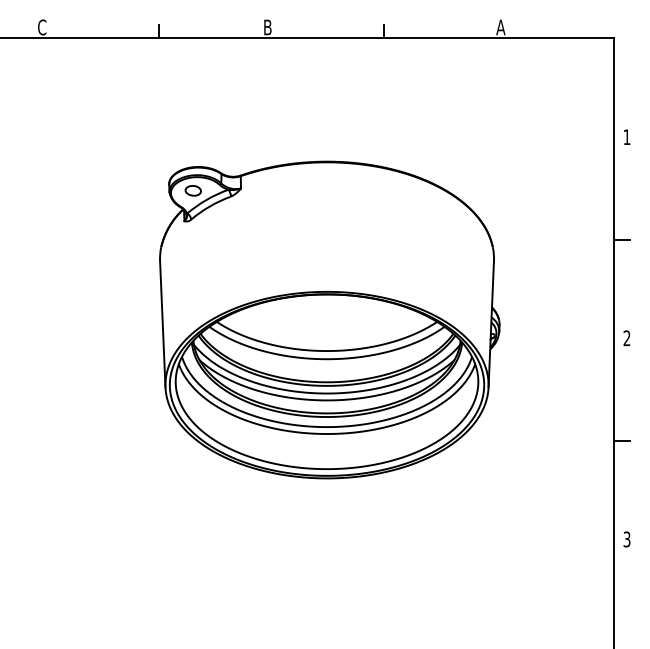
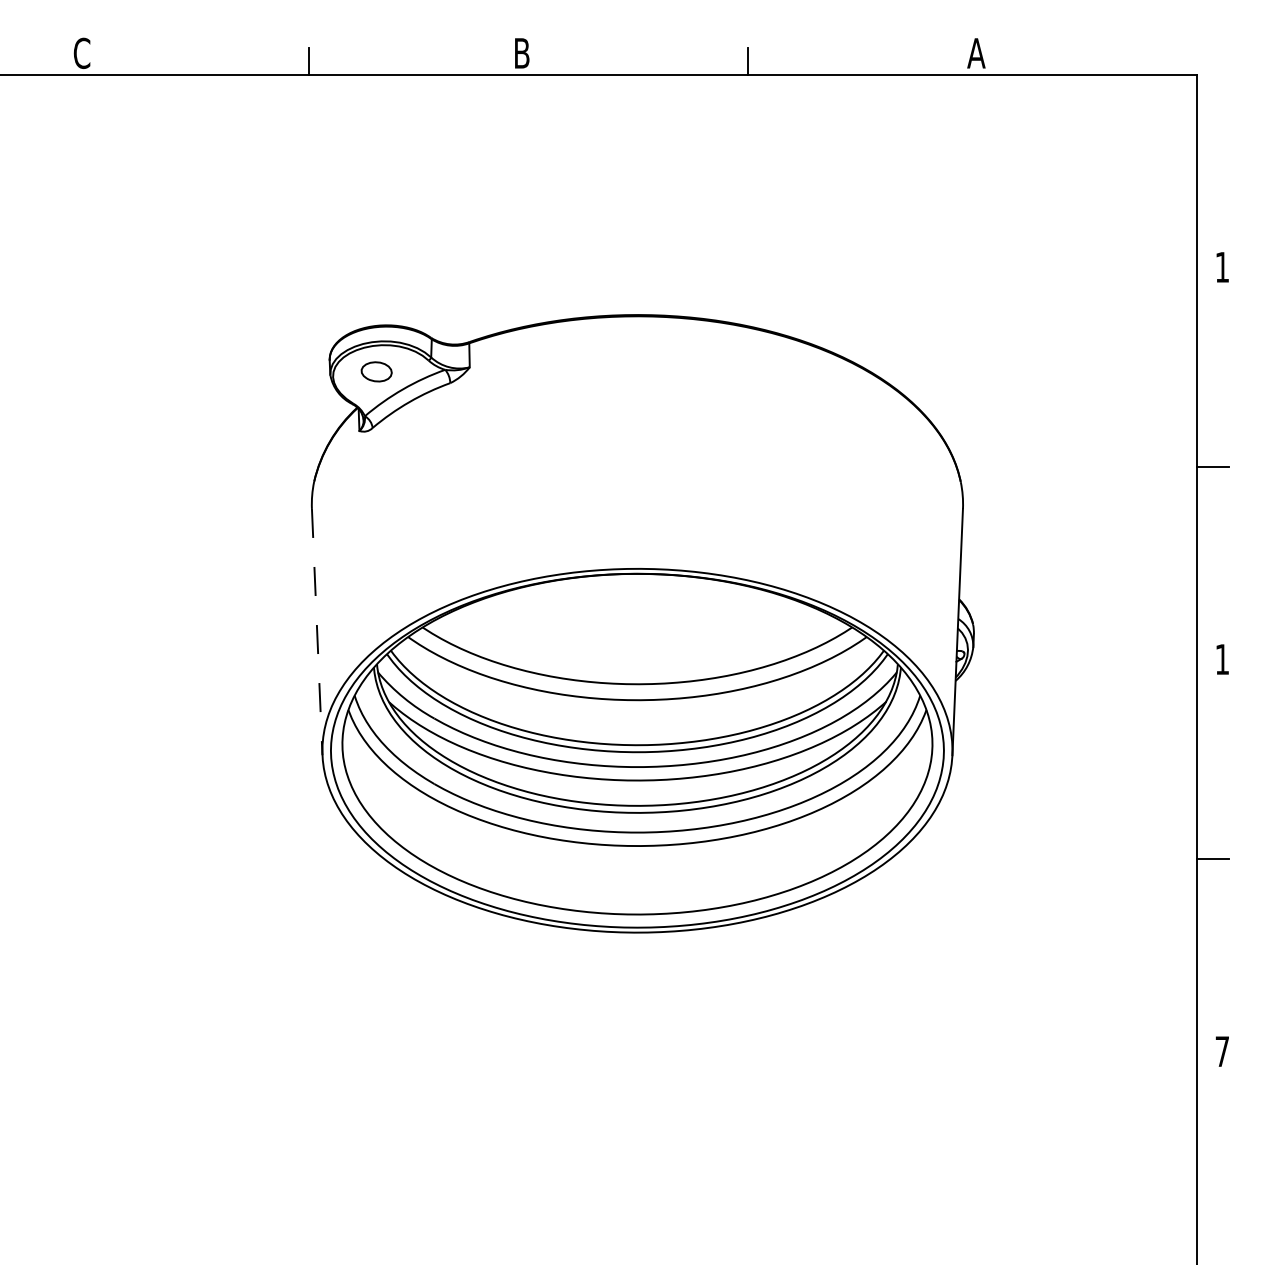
line: (162, 324) -> (316, 632), solid -> dashed
text: (626, 337) -> (1221, 657), 2 -> 1
text: (626, 539) -> (1221, 1051), 3 -> 7

